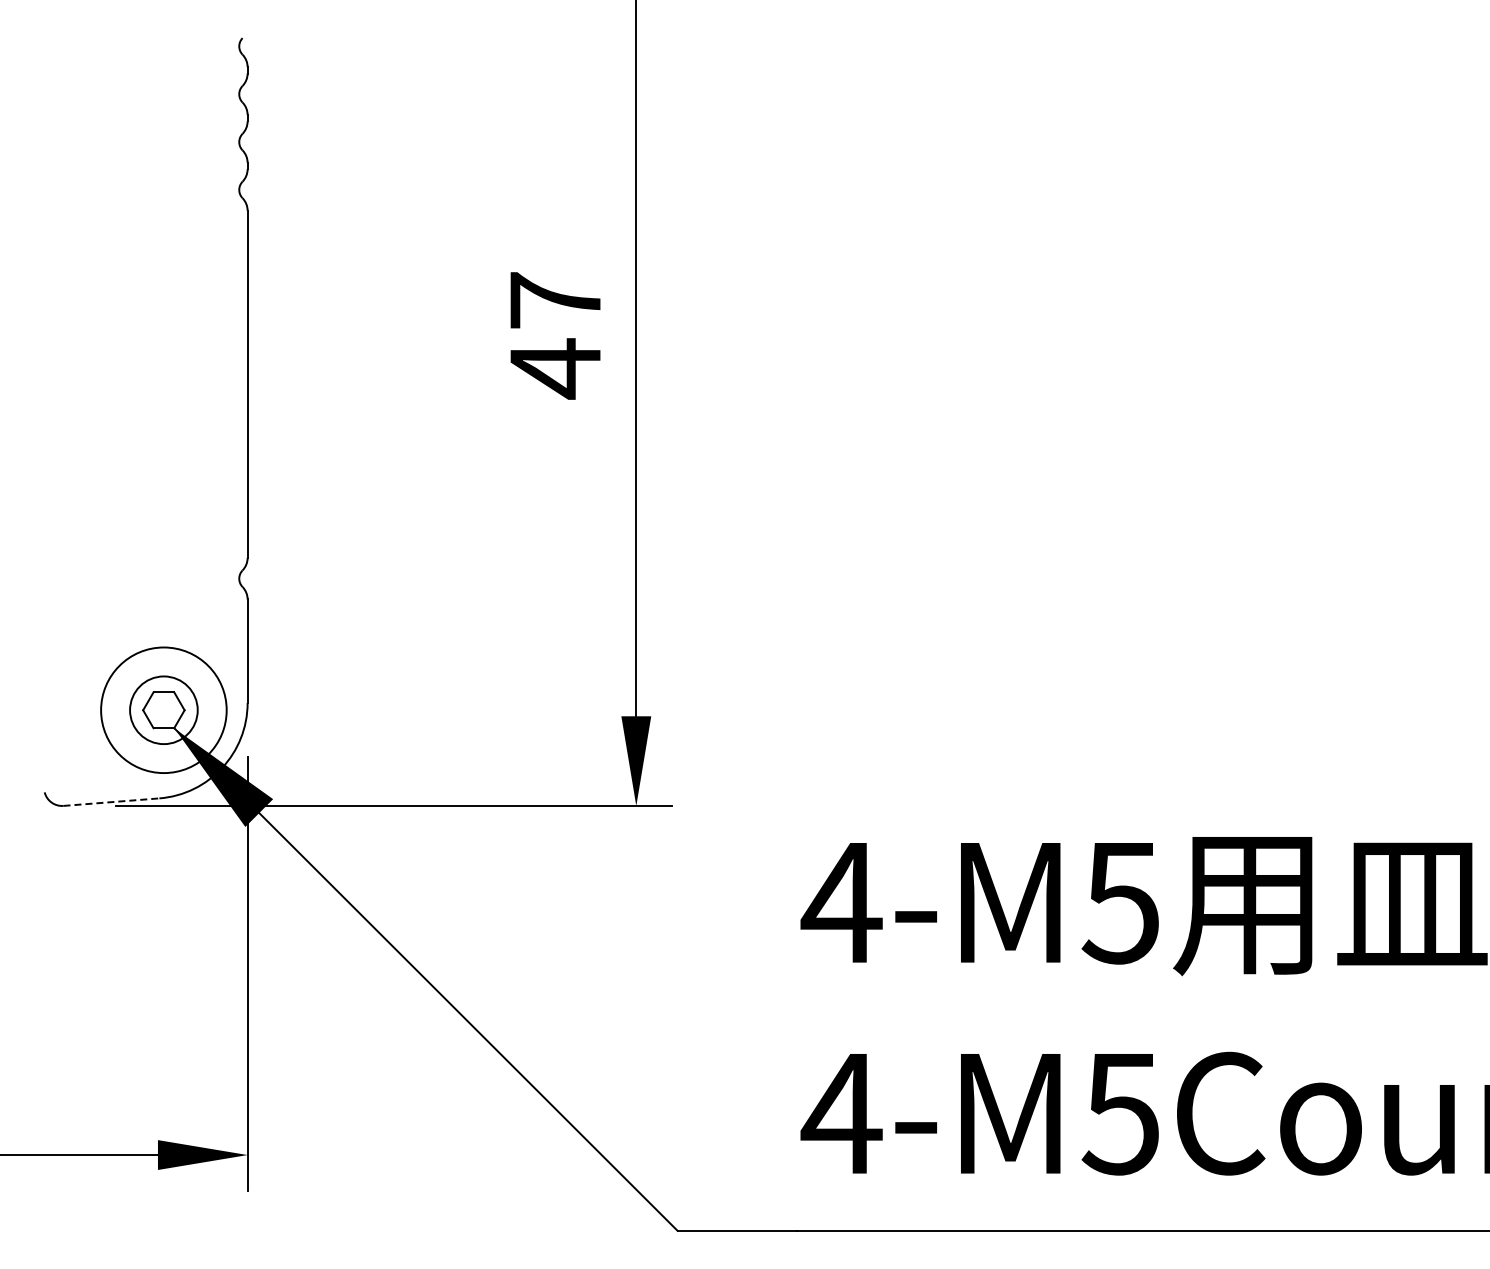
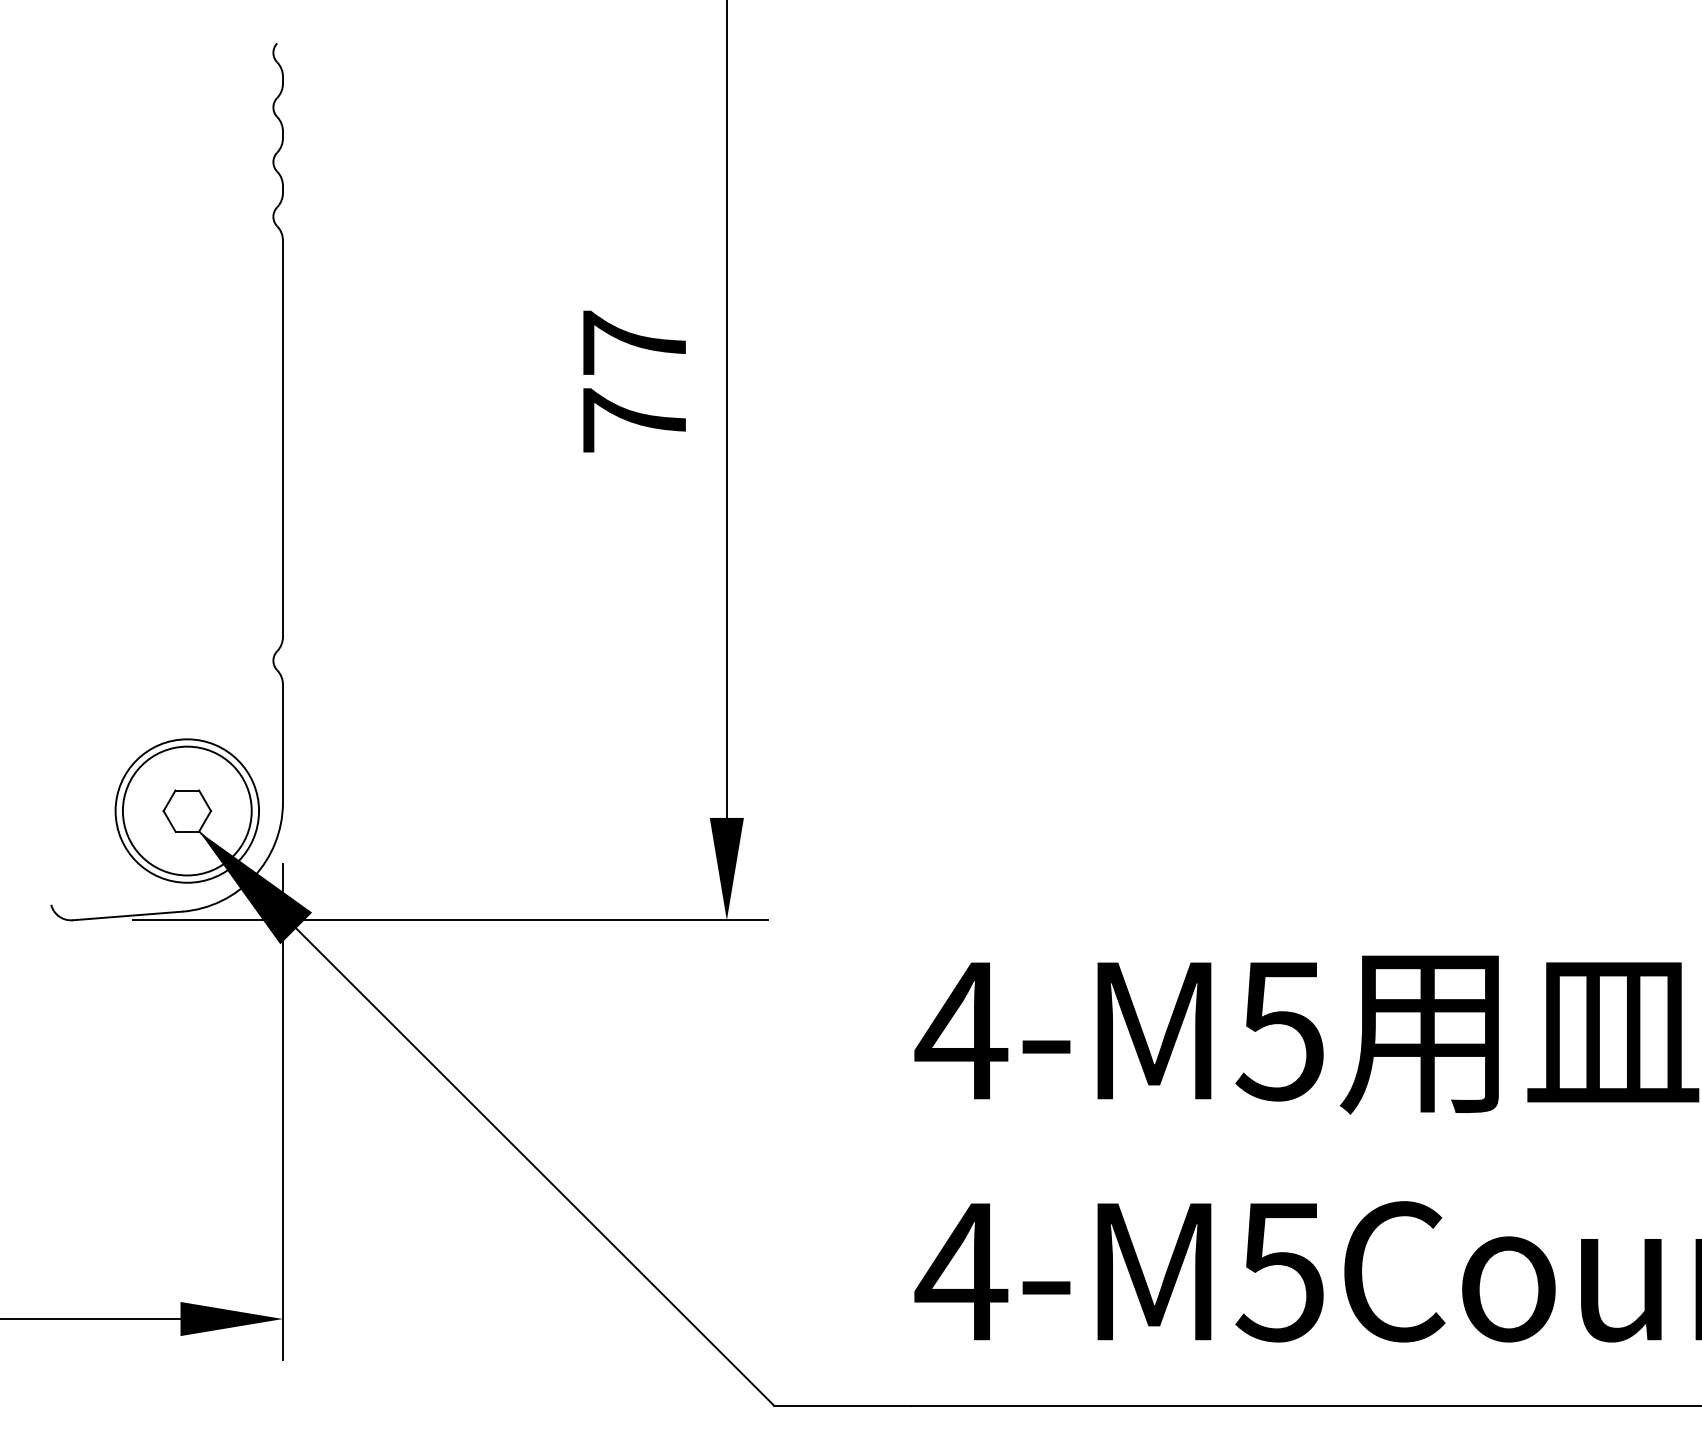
text: (555, 368) -> (634, 420), 47 -> 77
circle: (163, 709) -> (186, 810), size x1.67
line: (111, 802) -> (127, 916), dashed -> solid

